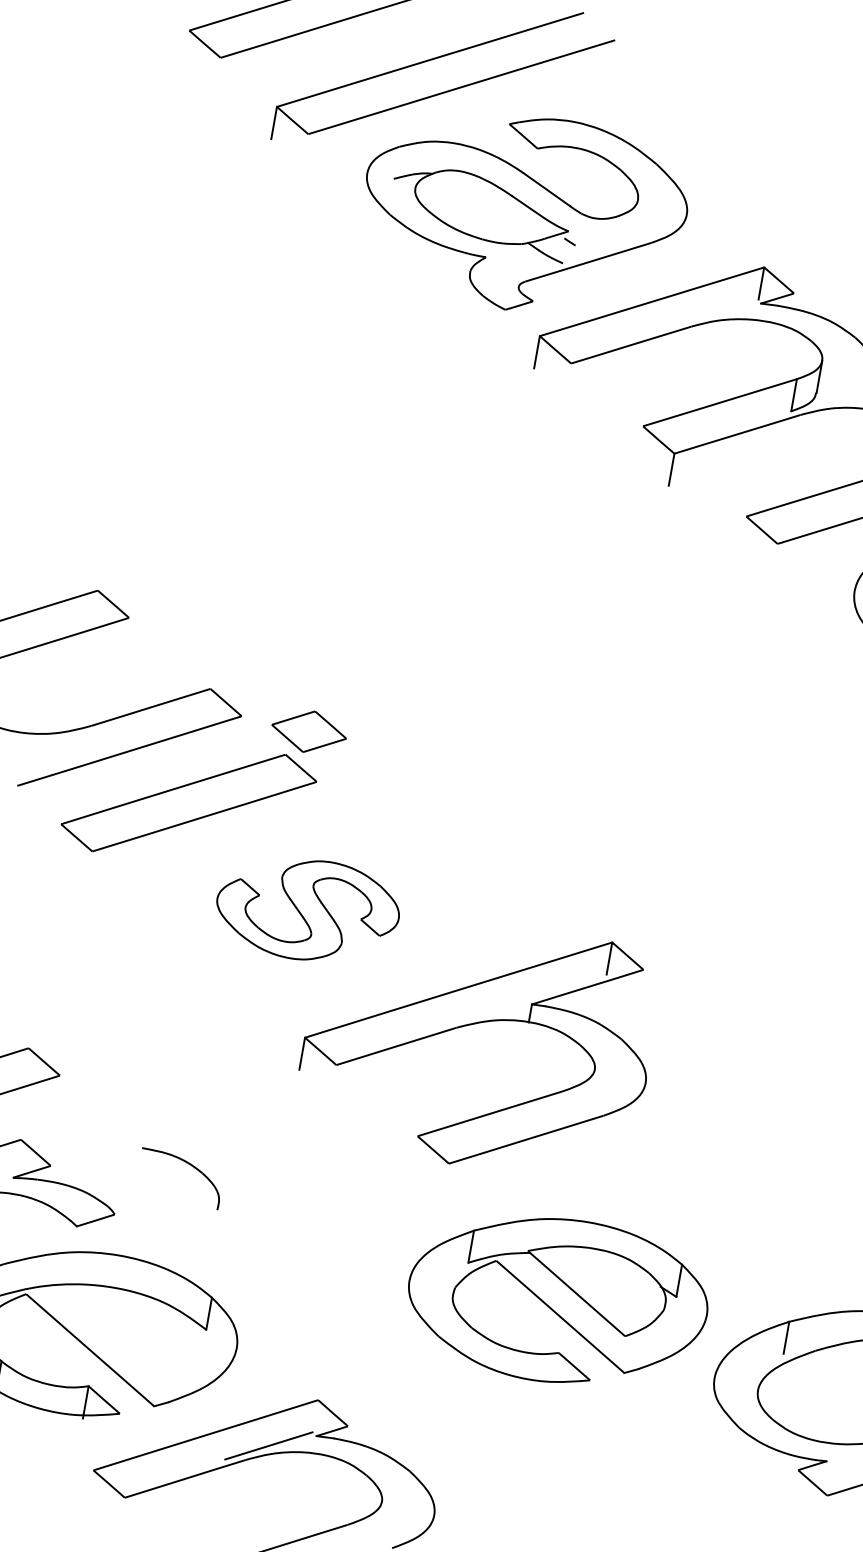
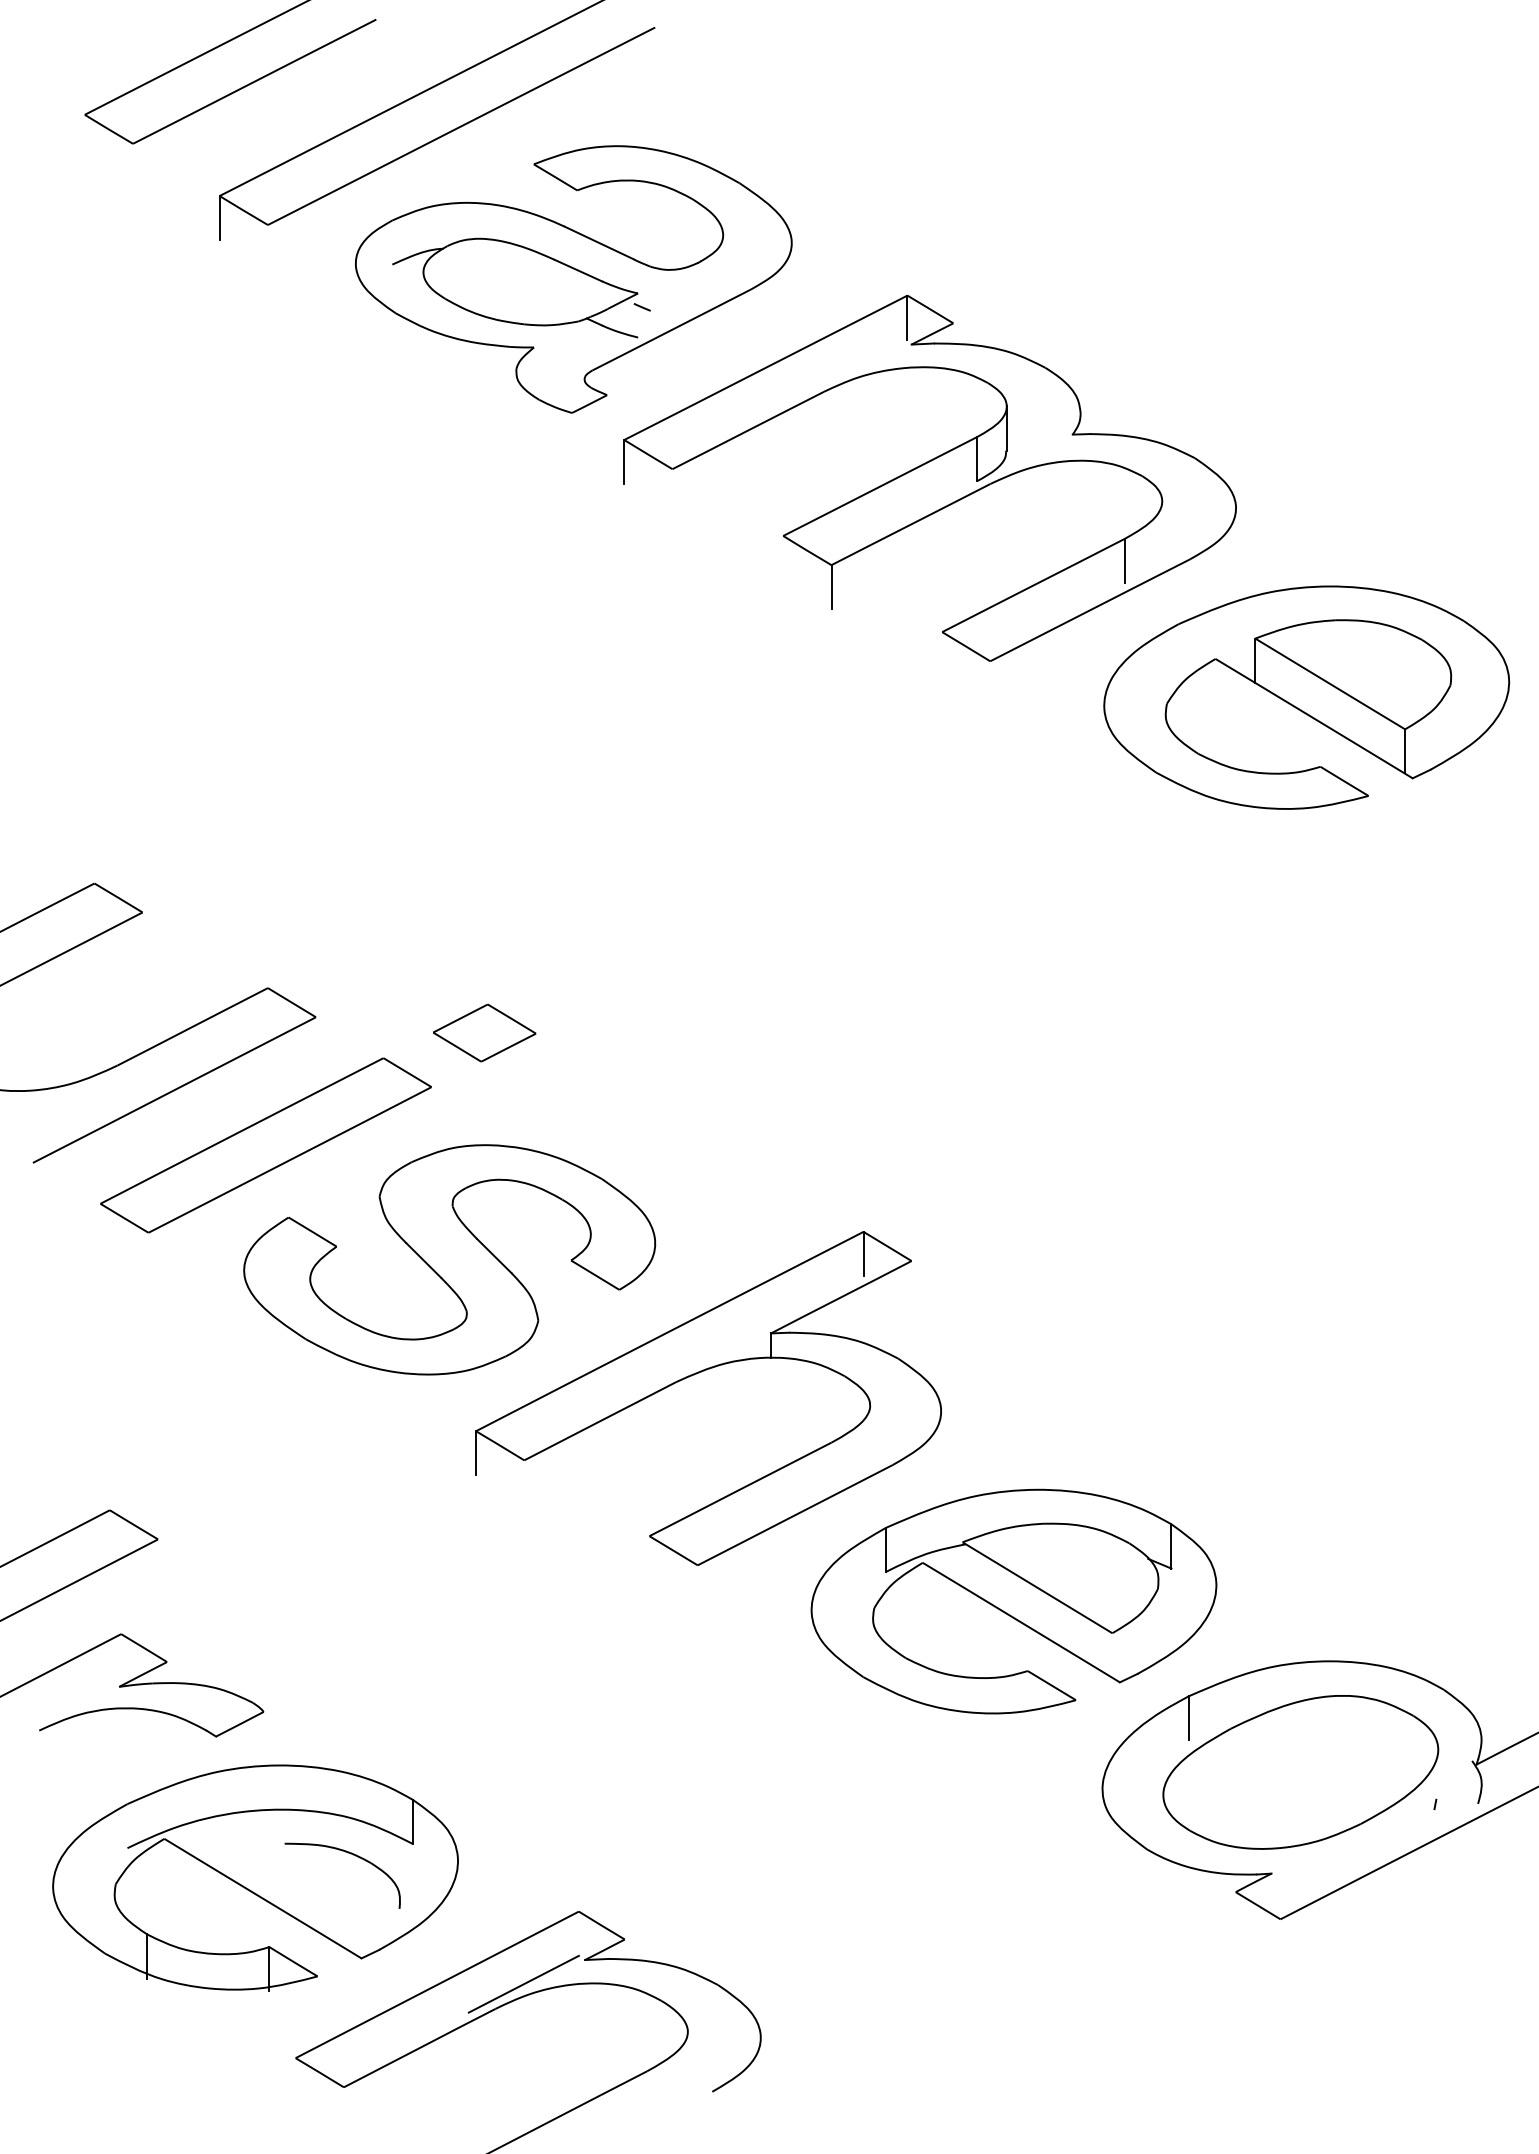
part: (309, 731) -> (484, 1032), moved
part: (307, 909) -> (449, 1259), size x1.67
part: (188, 1164) -> (350, 1854), moved
part: (557, 1300) -> (1013, 1601), moved

